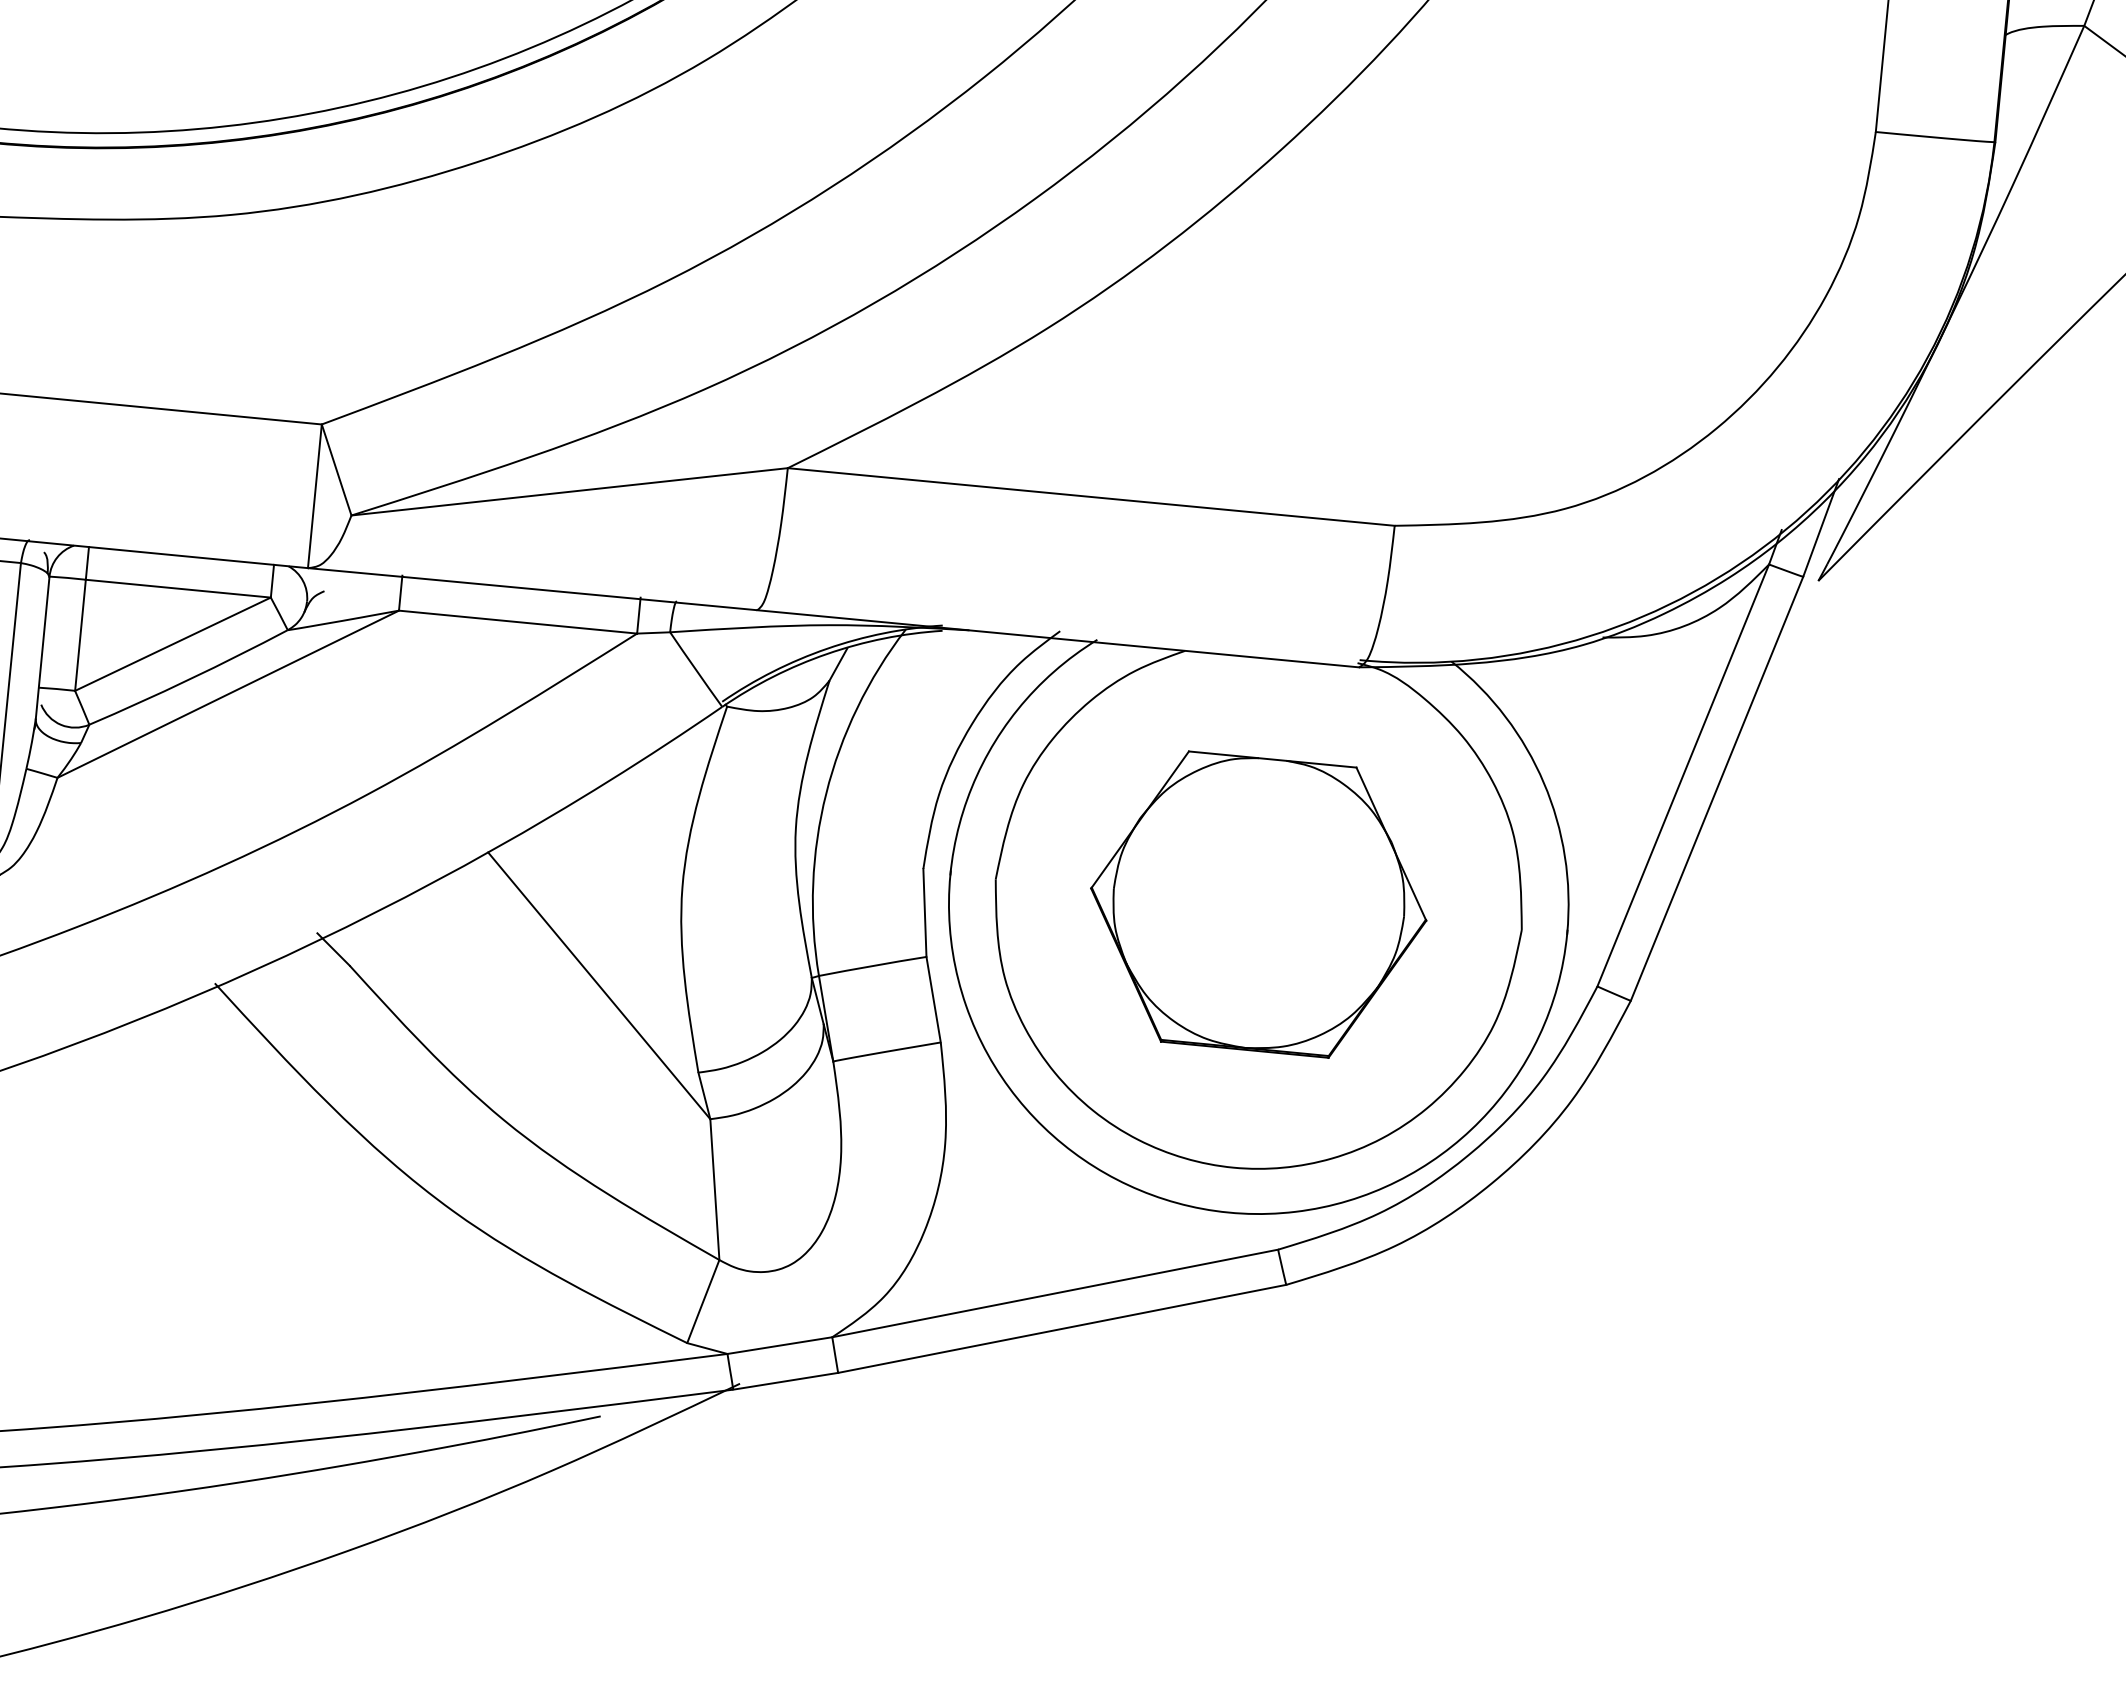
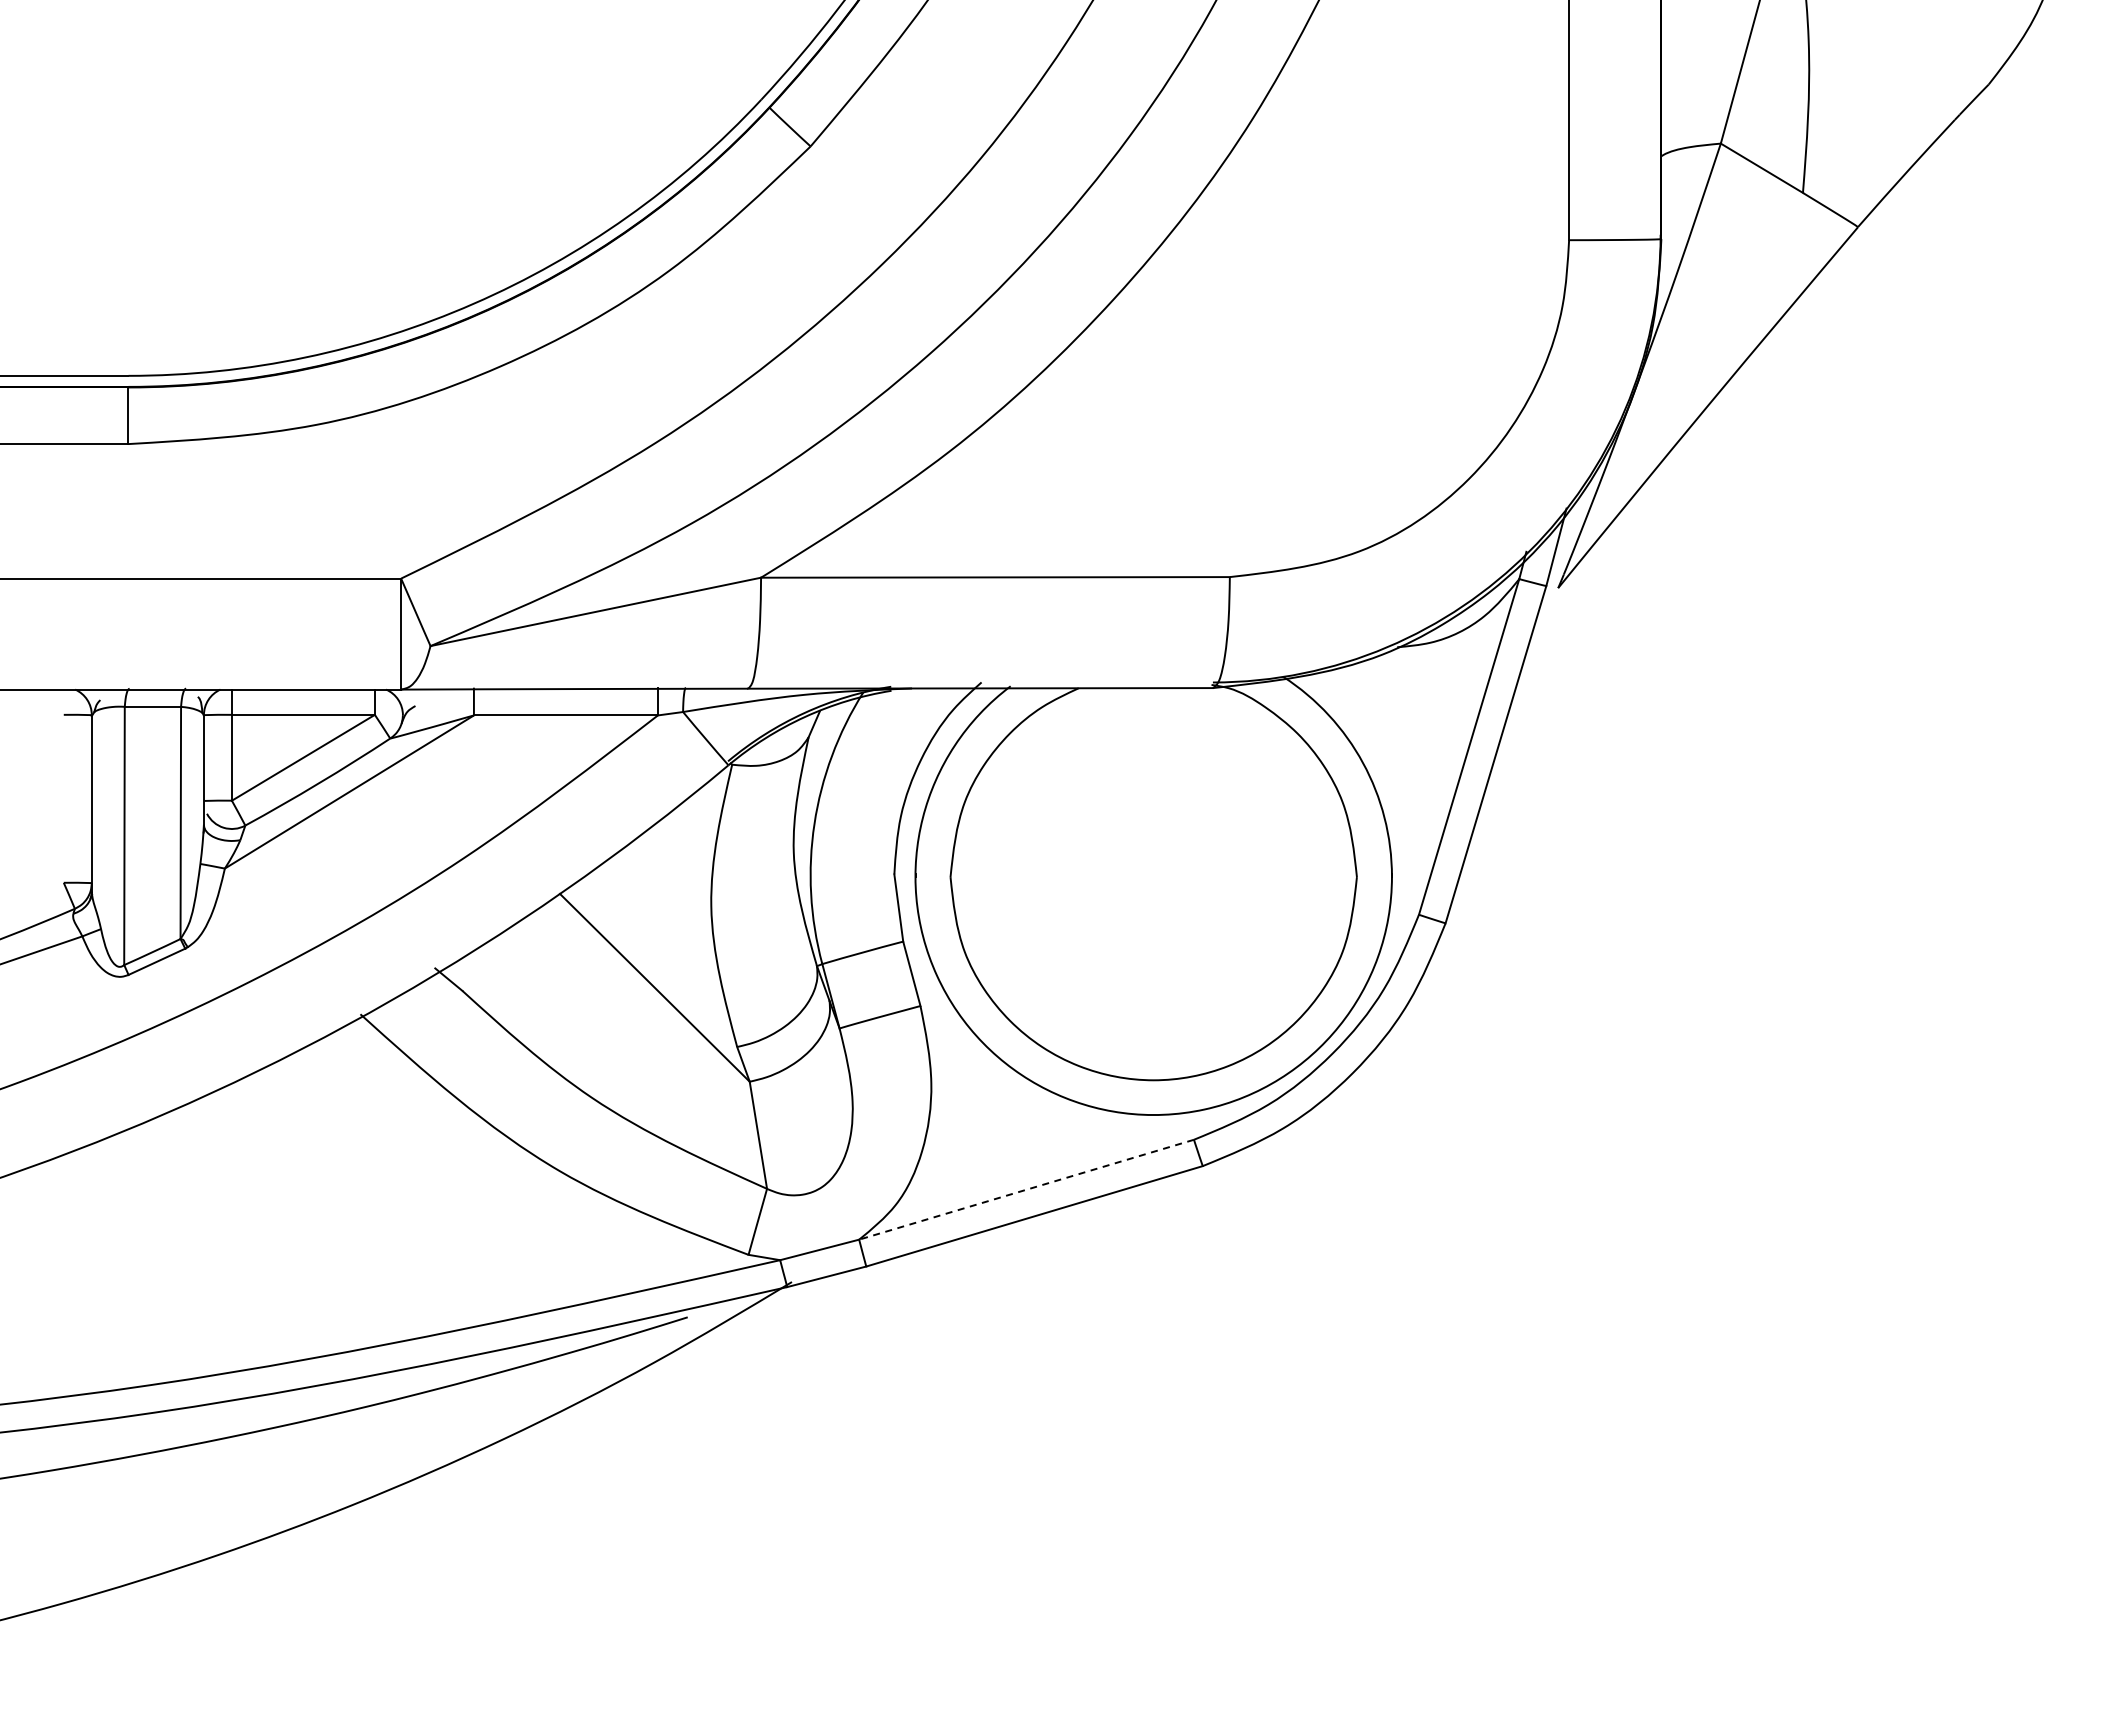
part: (1258, 905) -> (1153, 877), removed
line: (1055, 1293) -> (1026, 1189), solid -> dashed

